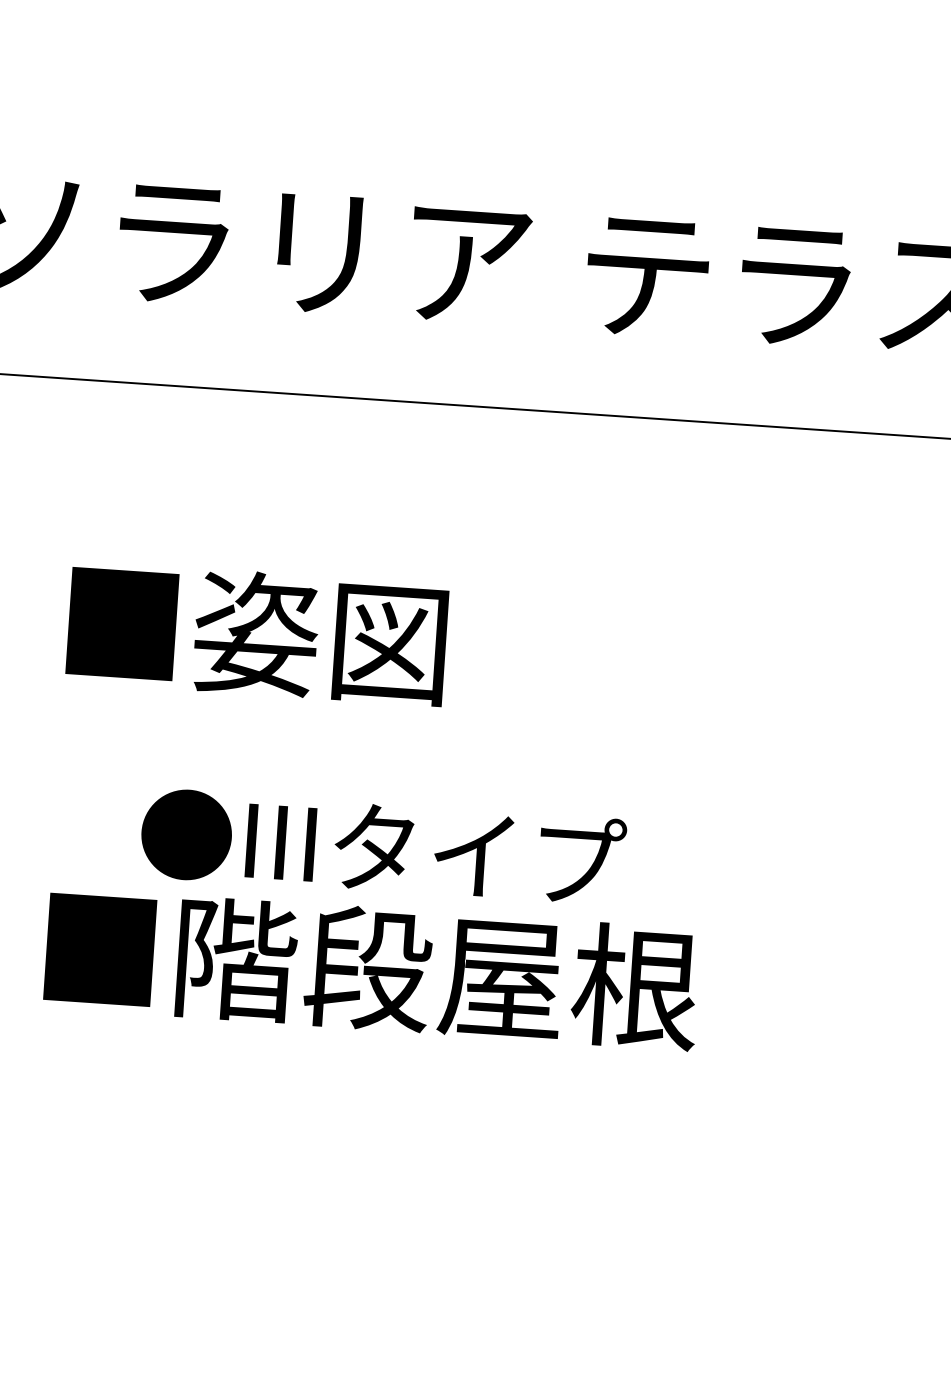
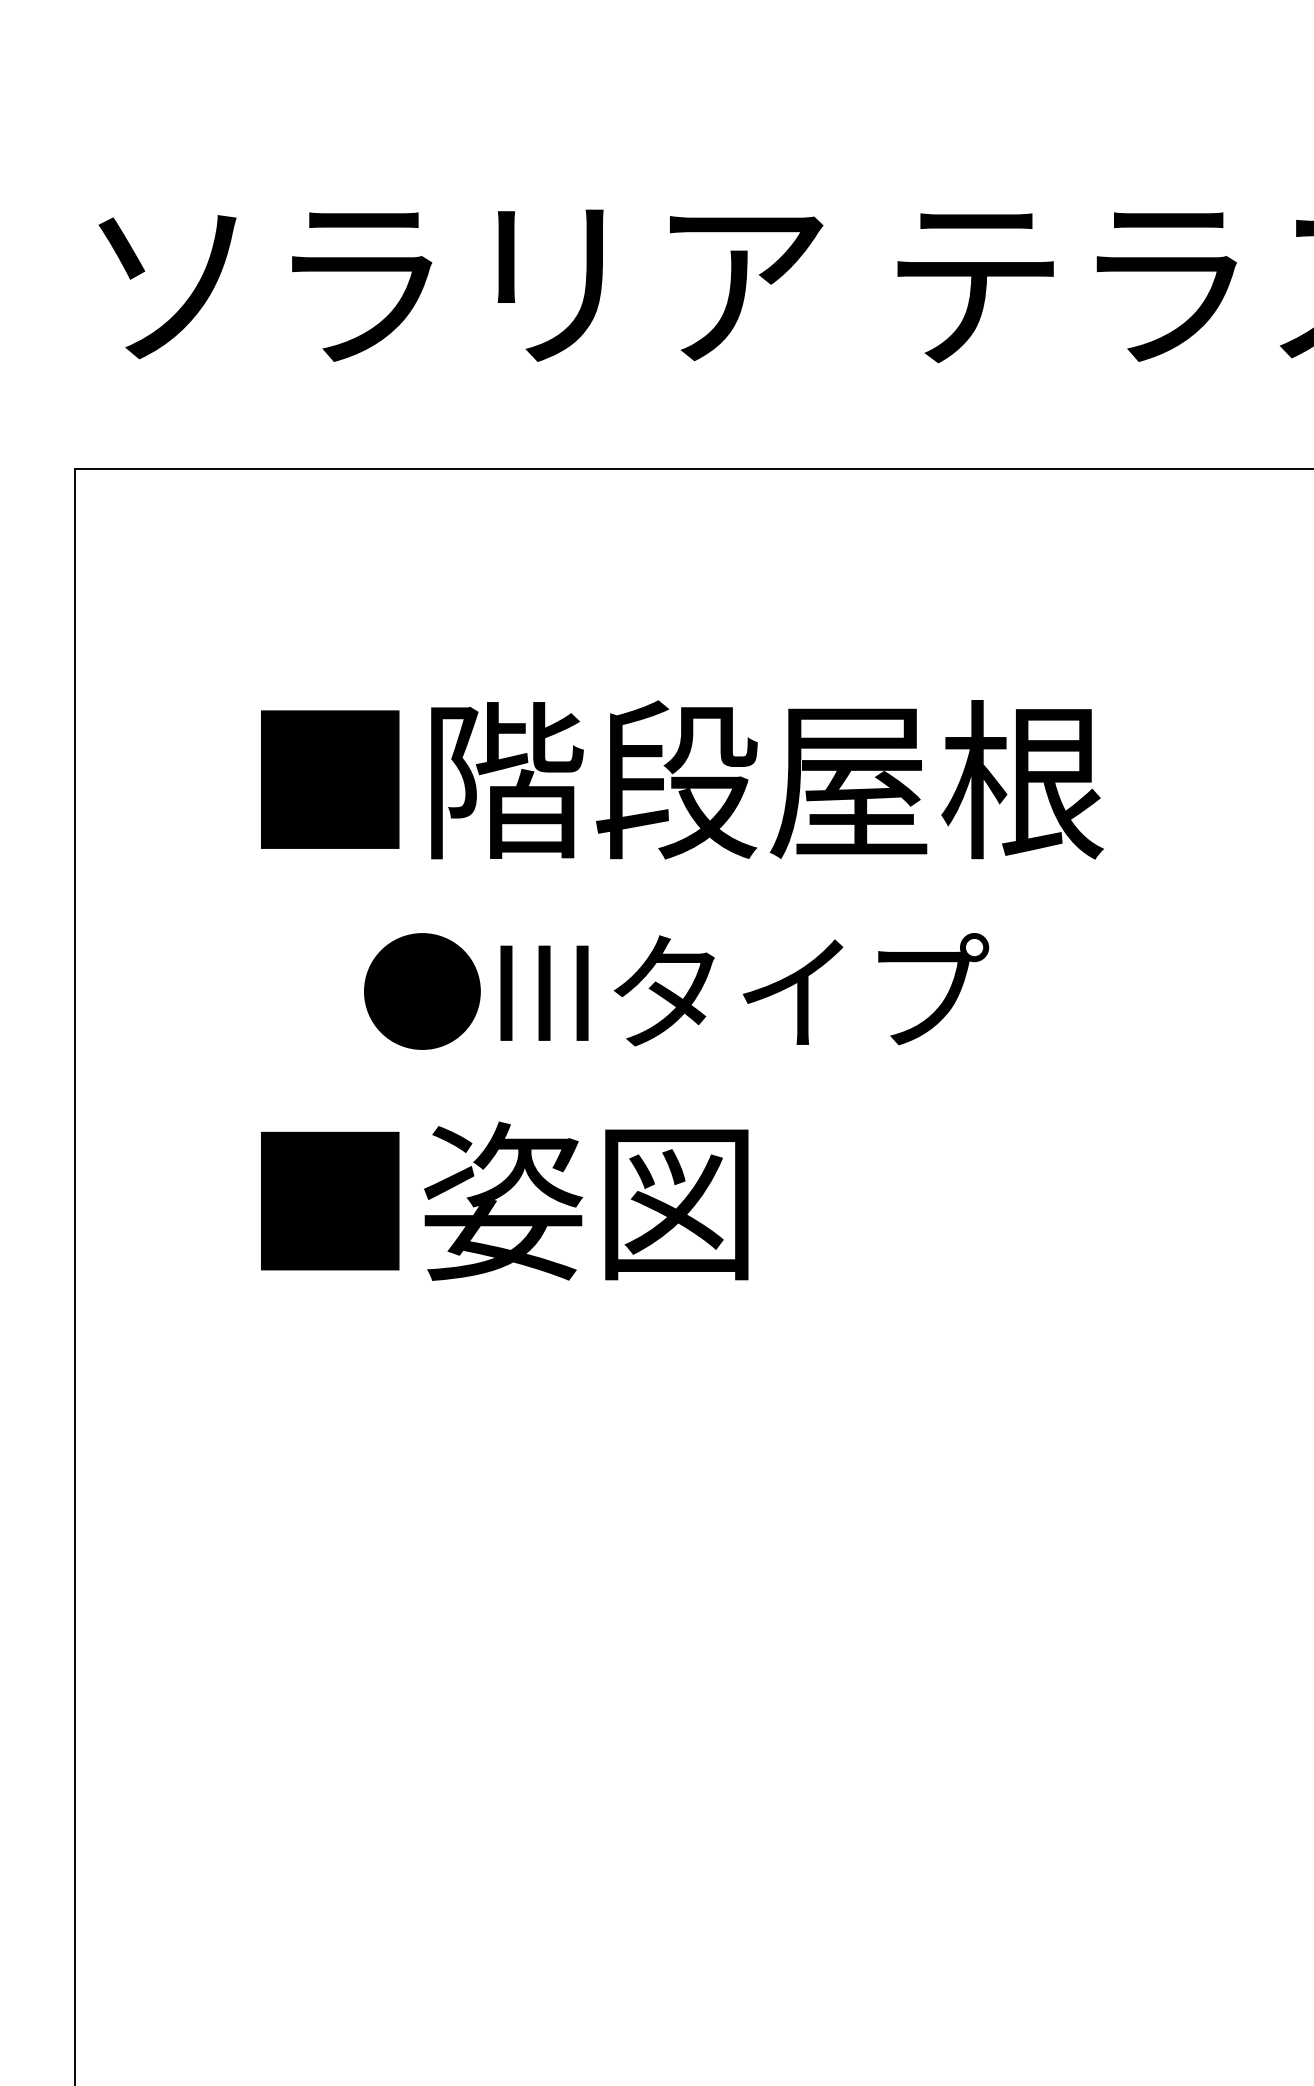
text: (457, 646) -> (763, 779), ■姿図 -> ■階段屋根
text: (383, 848) -> (676, 991), moved
text: (435, 973) -> (764, 1201), ■階段屋根 -> ■姿図

